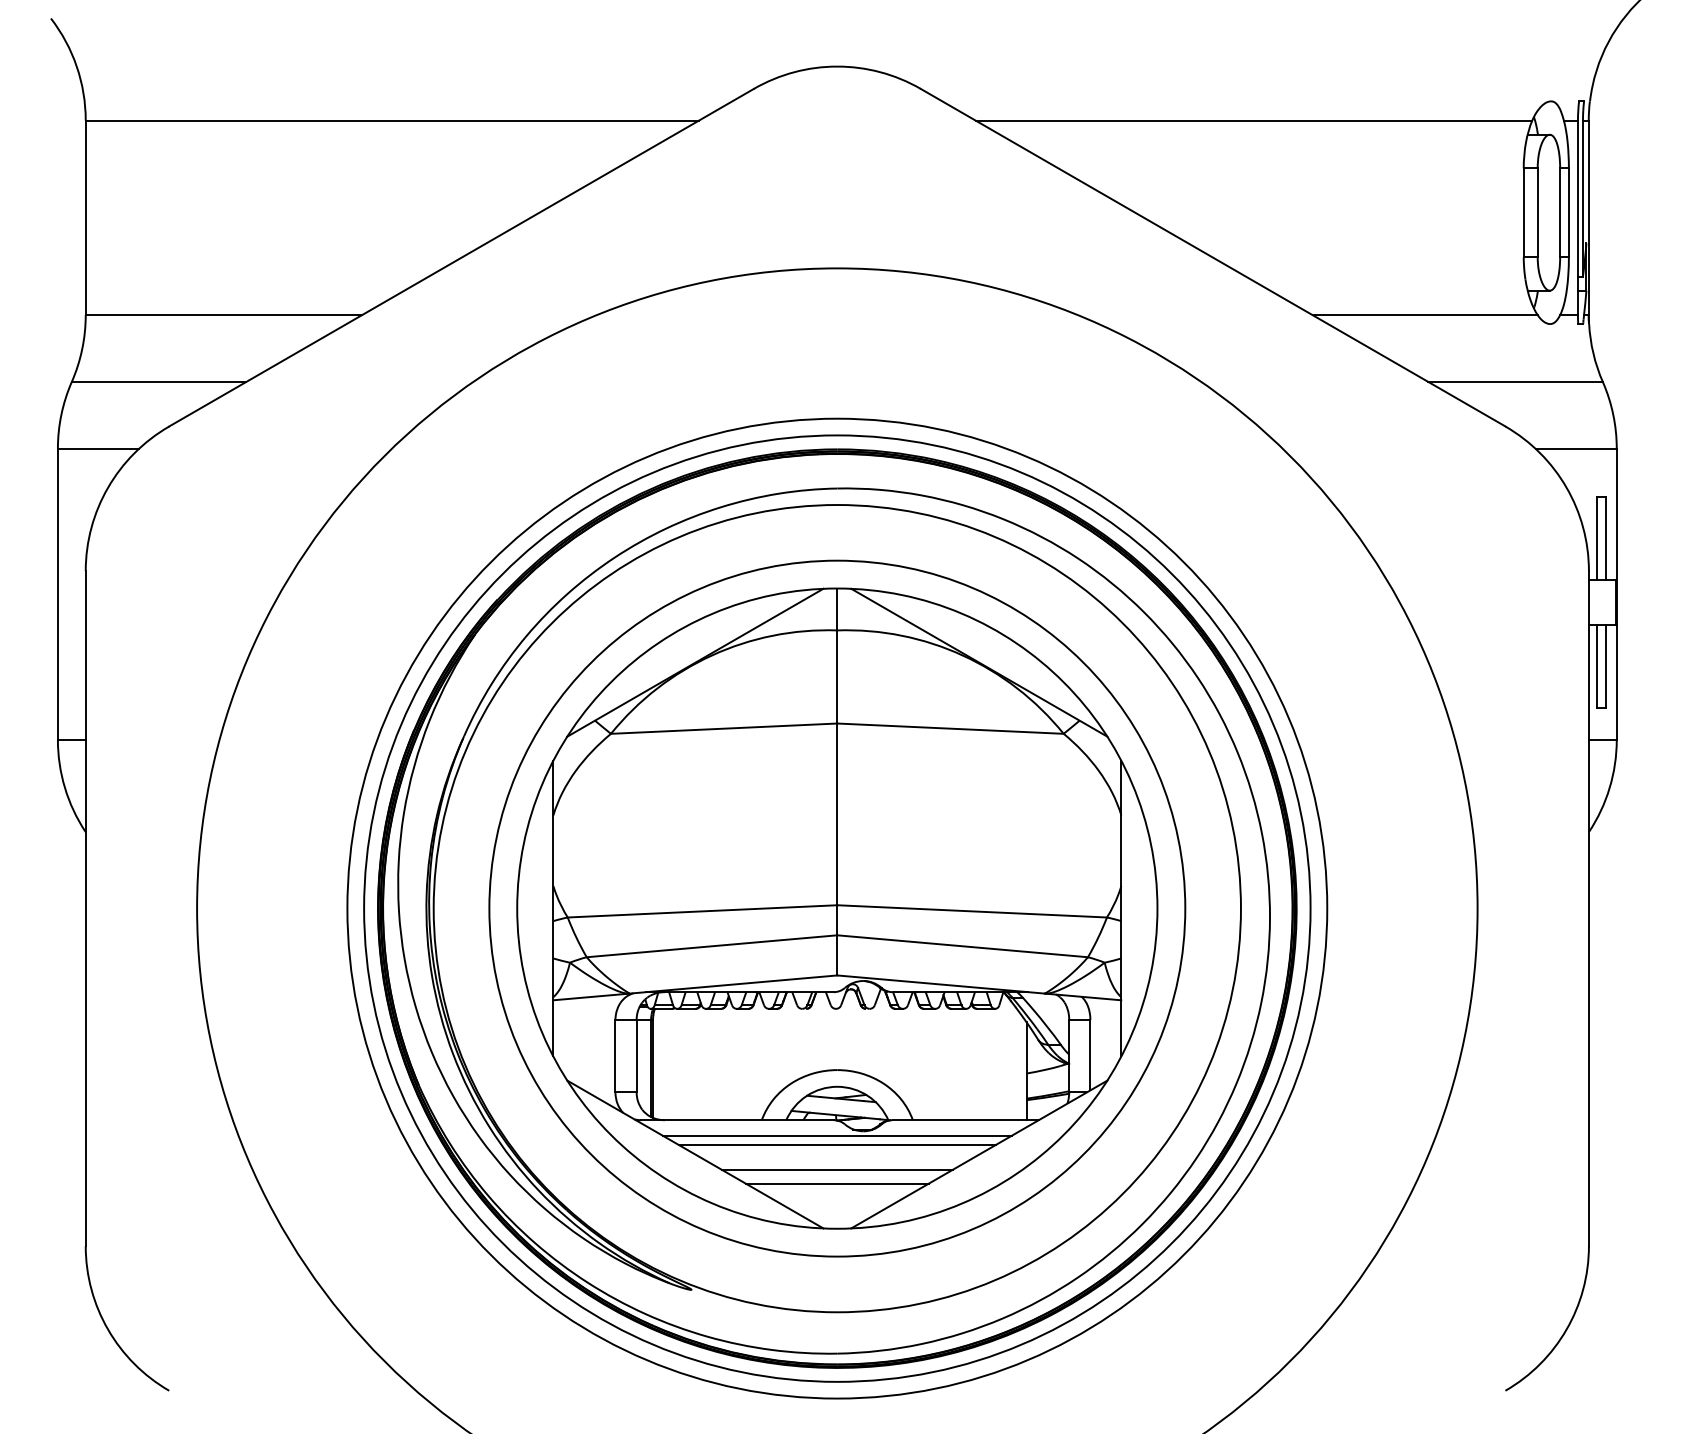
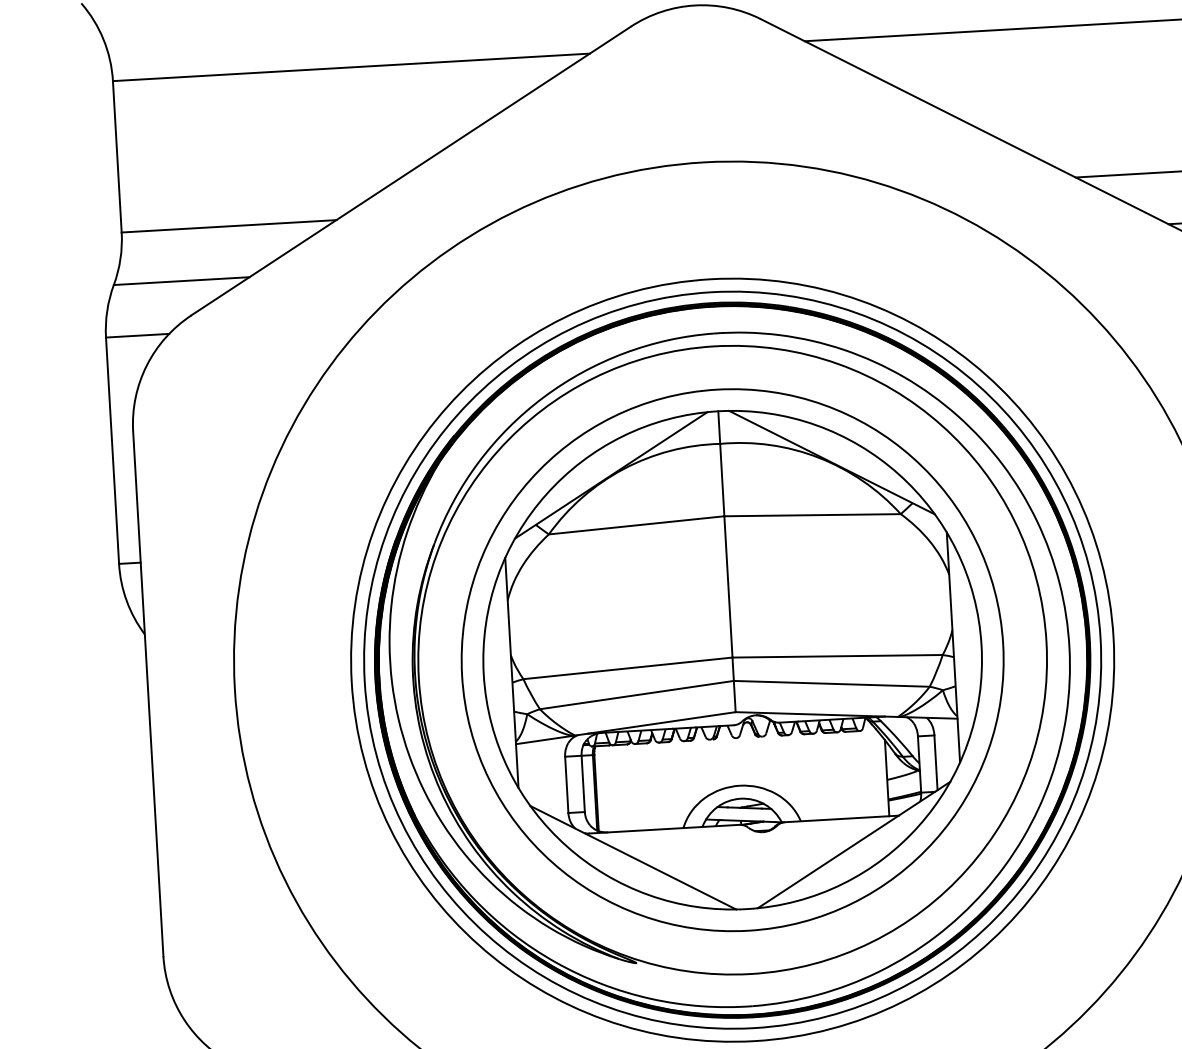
line: (836, 1135) -> (742, 836), removed
line: (837, 1145) -> (743, 844), removed
line: (837, 1169) -> (744, 863), removed
line: (837, 1183) -> (745, 873), removed

